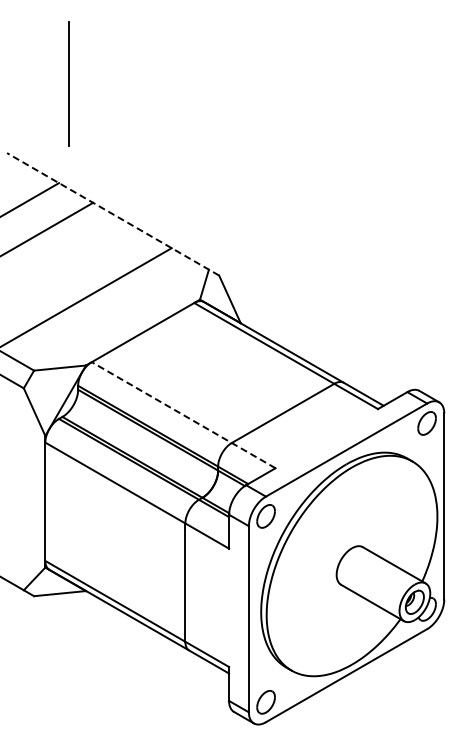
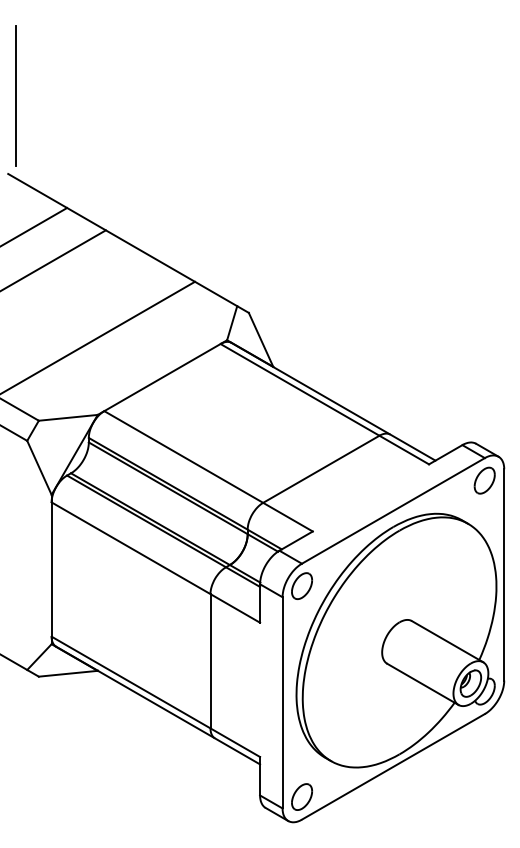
line: (68, 83) -> (15, 94), moved
line: (112, 214) -> (127, 243), dashed -> solid
line: (183, 414) -> (208, 470), dashed -> solid

